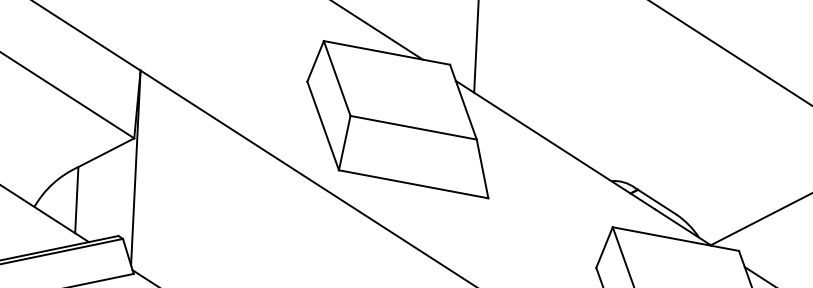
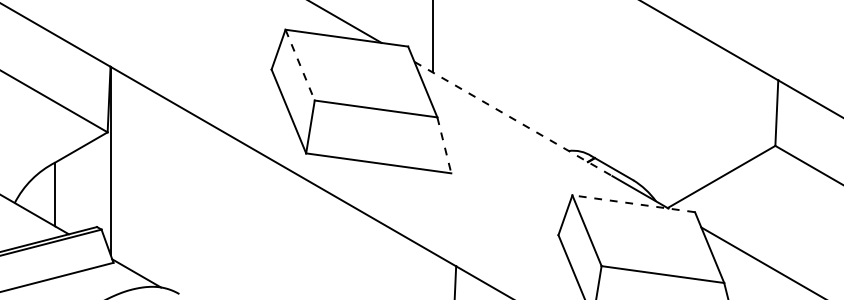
line: (337, 78) -> (300, 65), solid -> dashed
line: (555, 145) -> (513, 119), solid -> dashed
line: (482, 169) -> (444, 145), solid -> dashed
line: (675, 238) -> (633, 203), solid -> dashed

